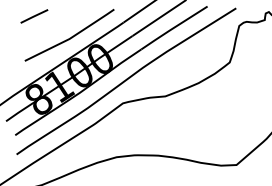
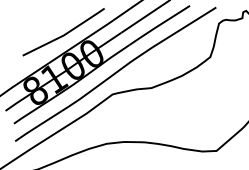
line: (34, 16) -> (31, 14), removed

